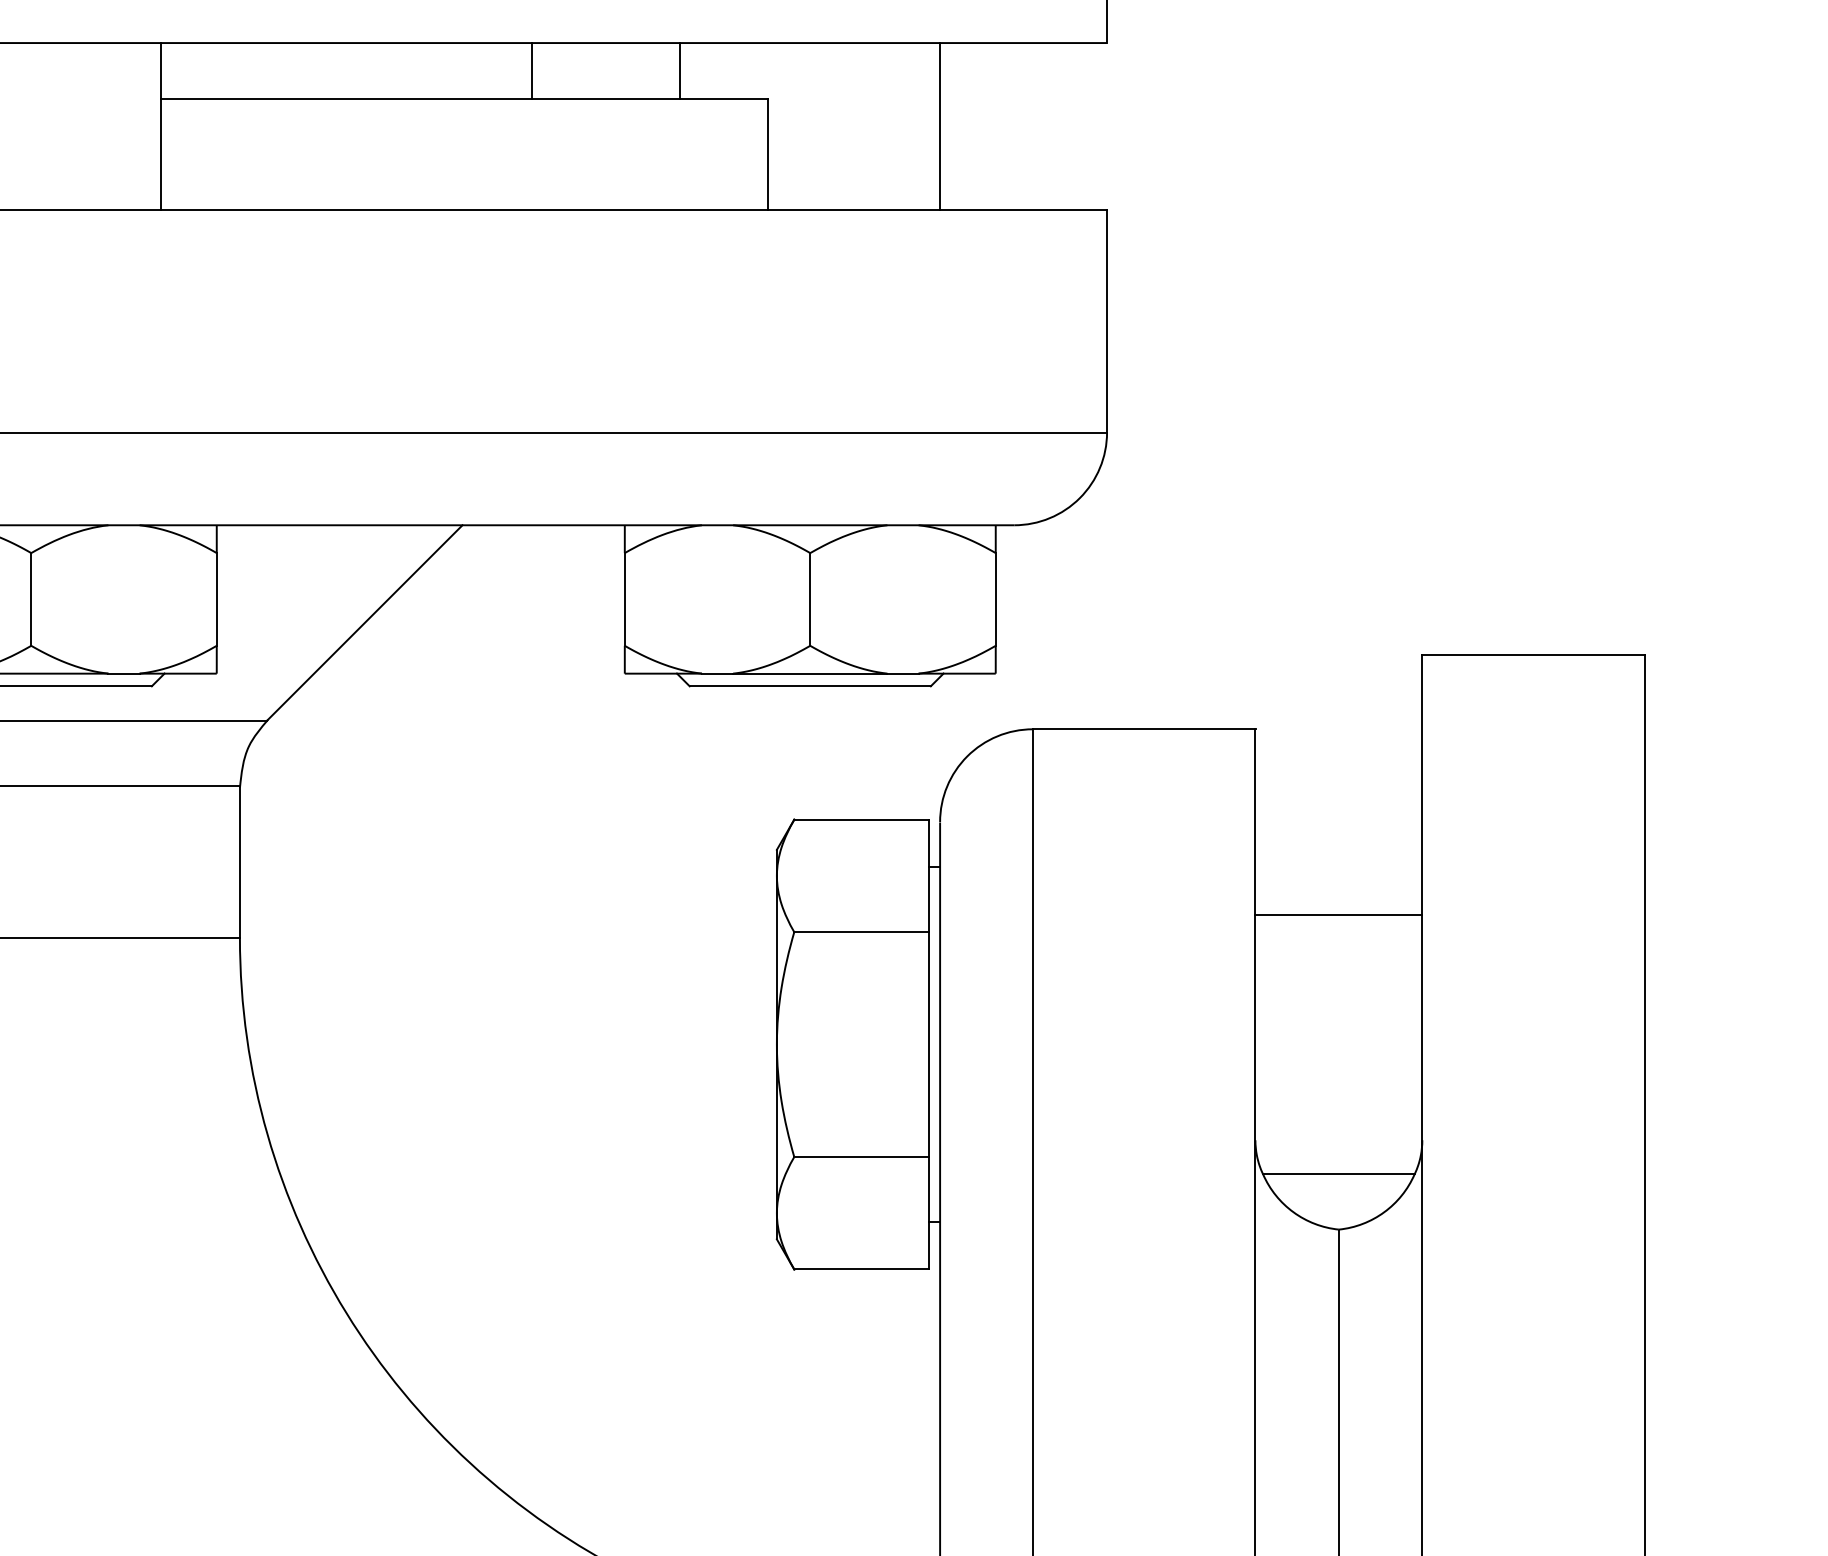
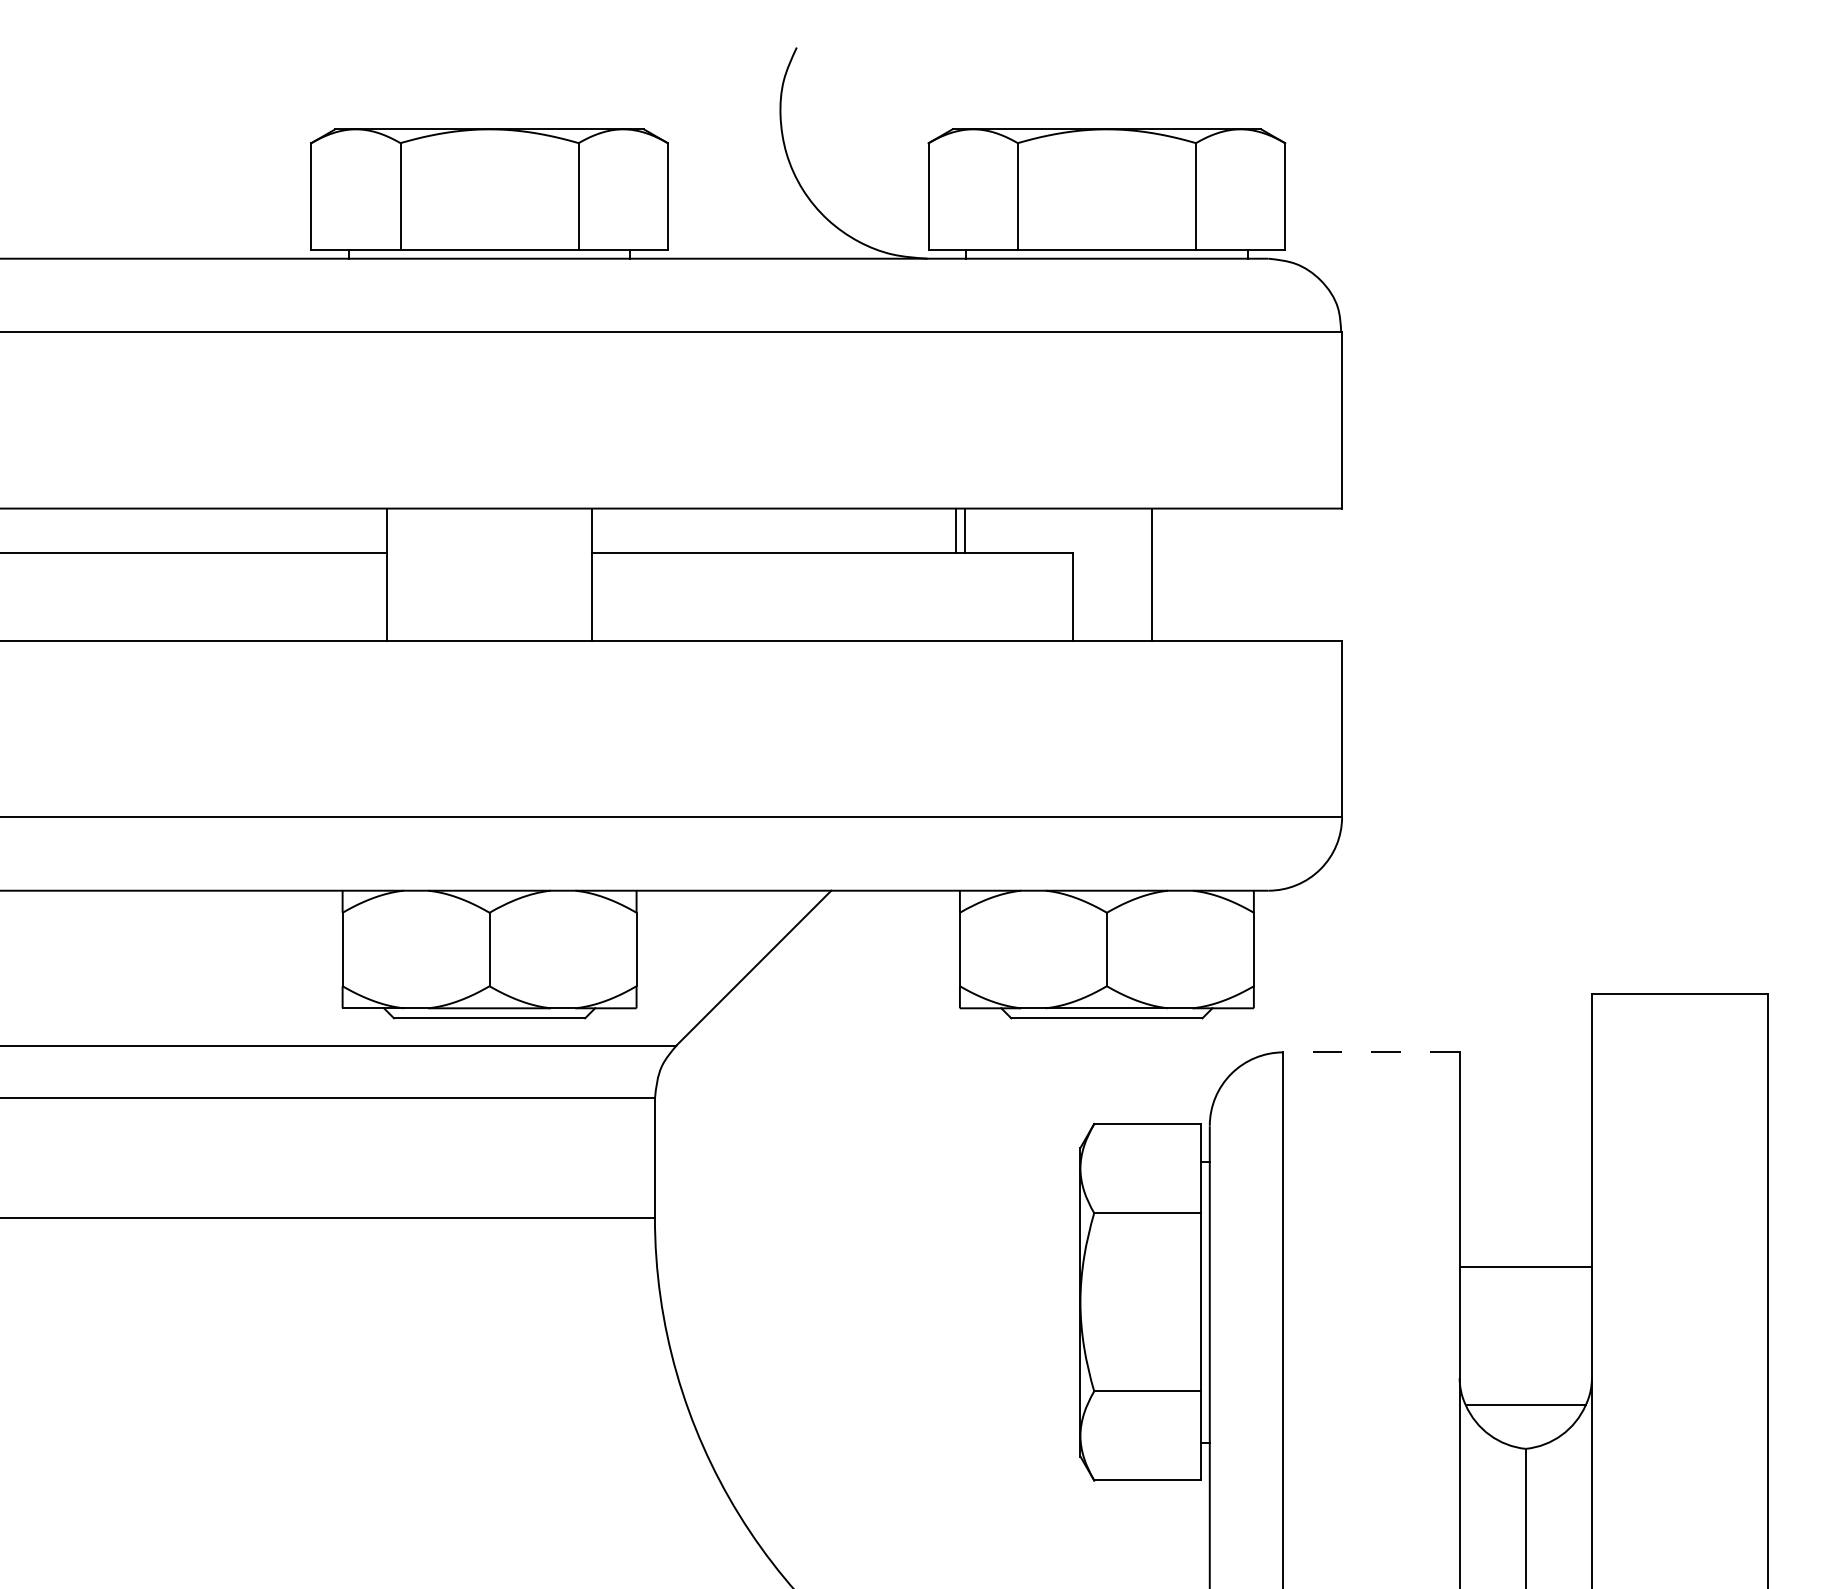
line: (532, 70) -> (965, 530), moved
line: (681, 70) -> (956, 530), moved
line: (939, 126) -> (1151, 574), moved
line: (1142, 729) -> (1370, 1052), solid -> dashed
line: (1338, 914) -> (1525, 1267), moved

